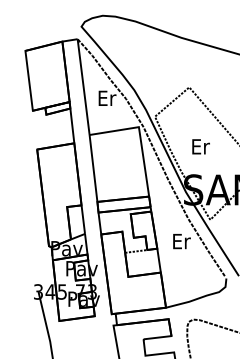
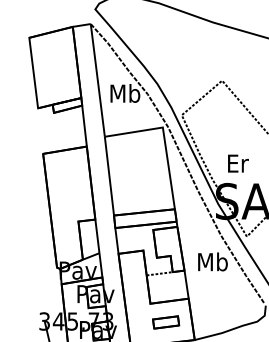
text: (106, 98) -> (124, 93), Er -> Mb
text: (200, 146) -> (237, 163), moved
text: (181, 241) -> (212, 262), Er -> Mb
part: (141, 292) -> (165, 322), added

